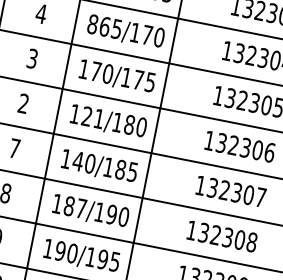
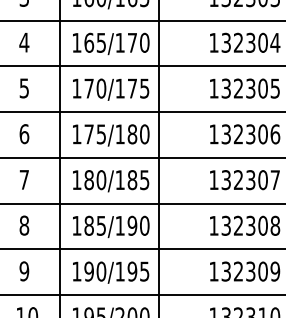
text: (92, 23) -> (76, 42), 865/170 -> 165/170
text: (32, 57) -> (24, 87), 3 -> 5
text: (23, 104) -> (24, 134), 2 -> 6
text: (92, 117) -> (94, 134), 121/180 -> 175/180
text: (78, 161) -> (89, 180), 140/185 -> 180/185
text: (80, 208) -> (100, 225), 187/190 -> 185/190

